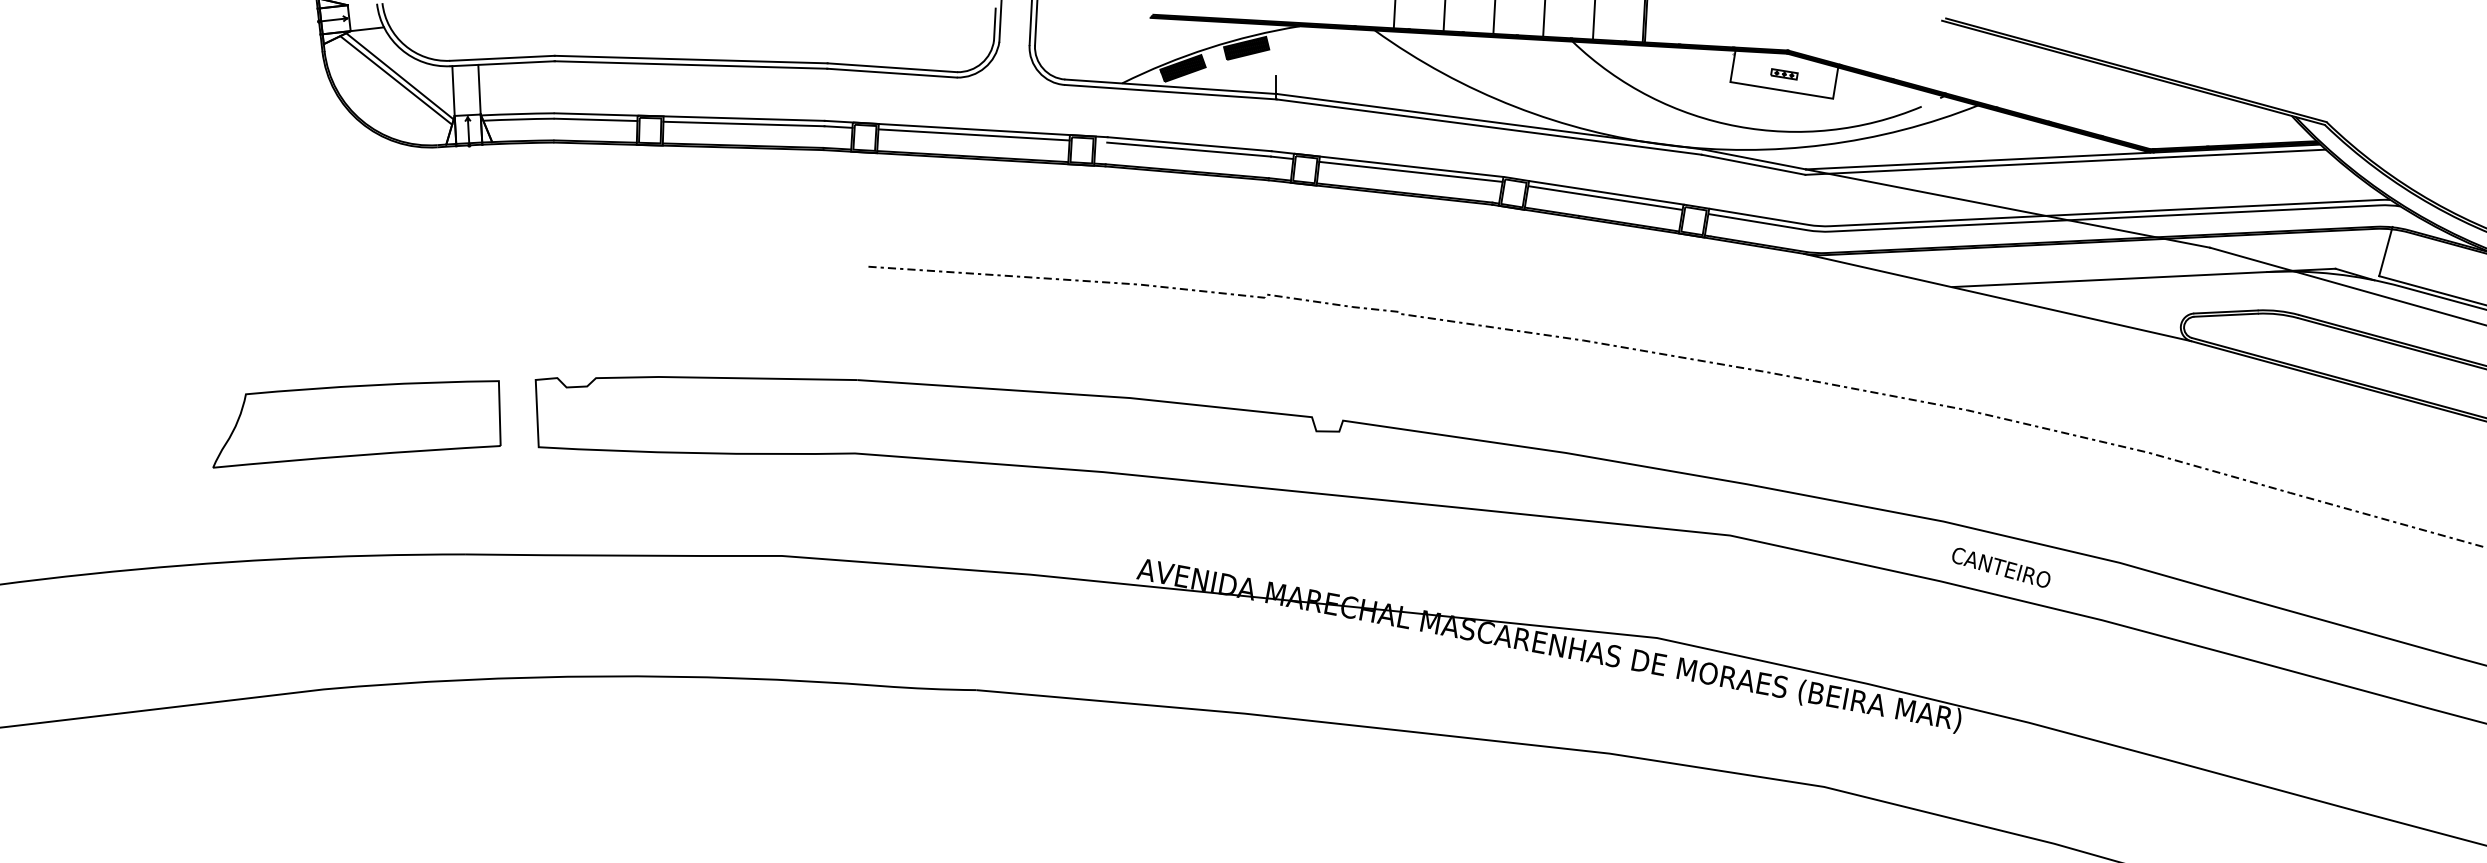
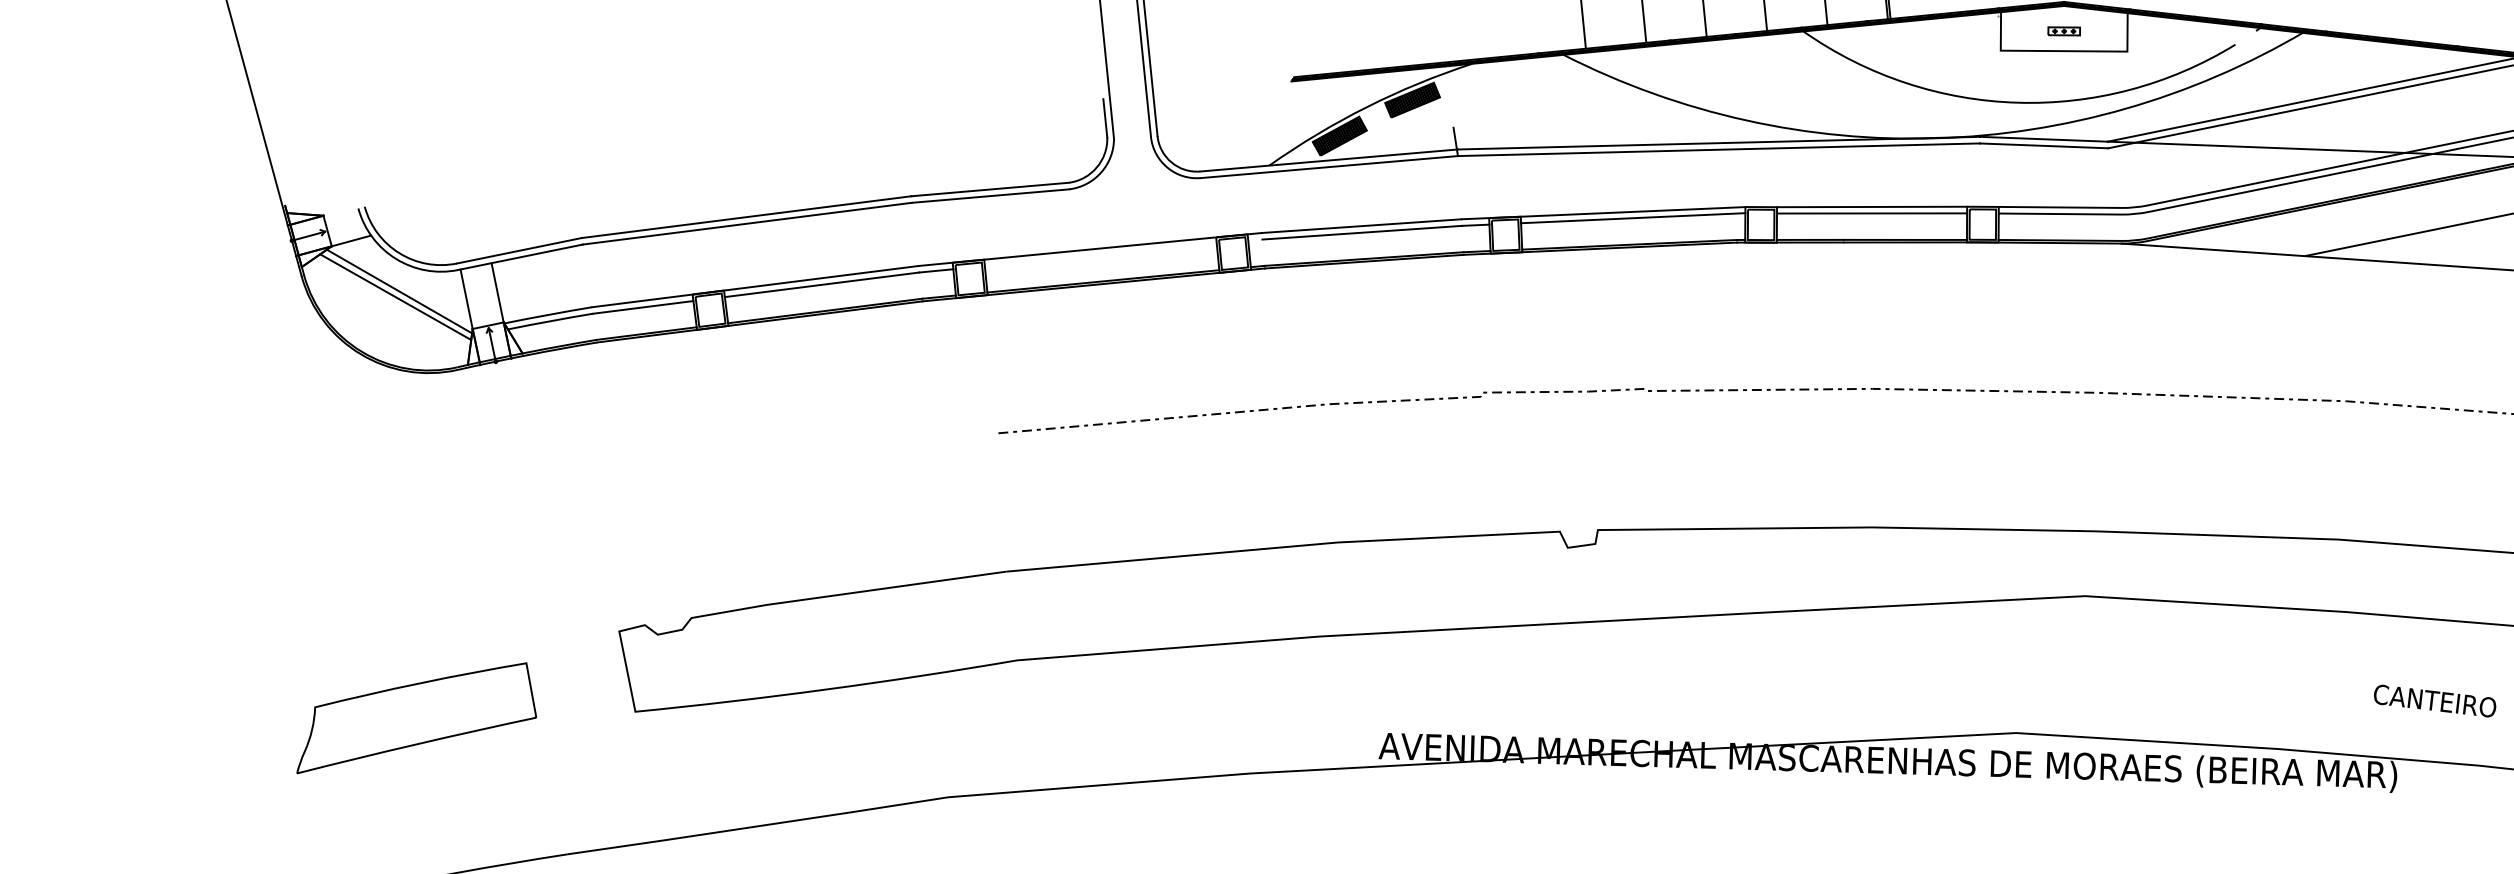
line: (973, 134) -> (1100, 254), removed
part: (356, 424) -> (411, 718), size x0.7
text: (2001, 567) -> (2435, 700), moved

